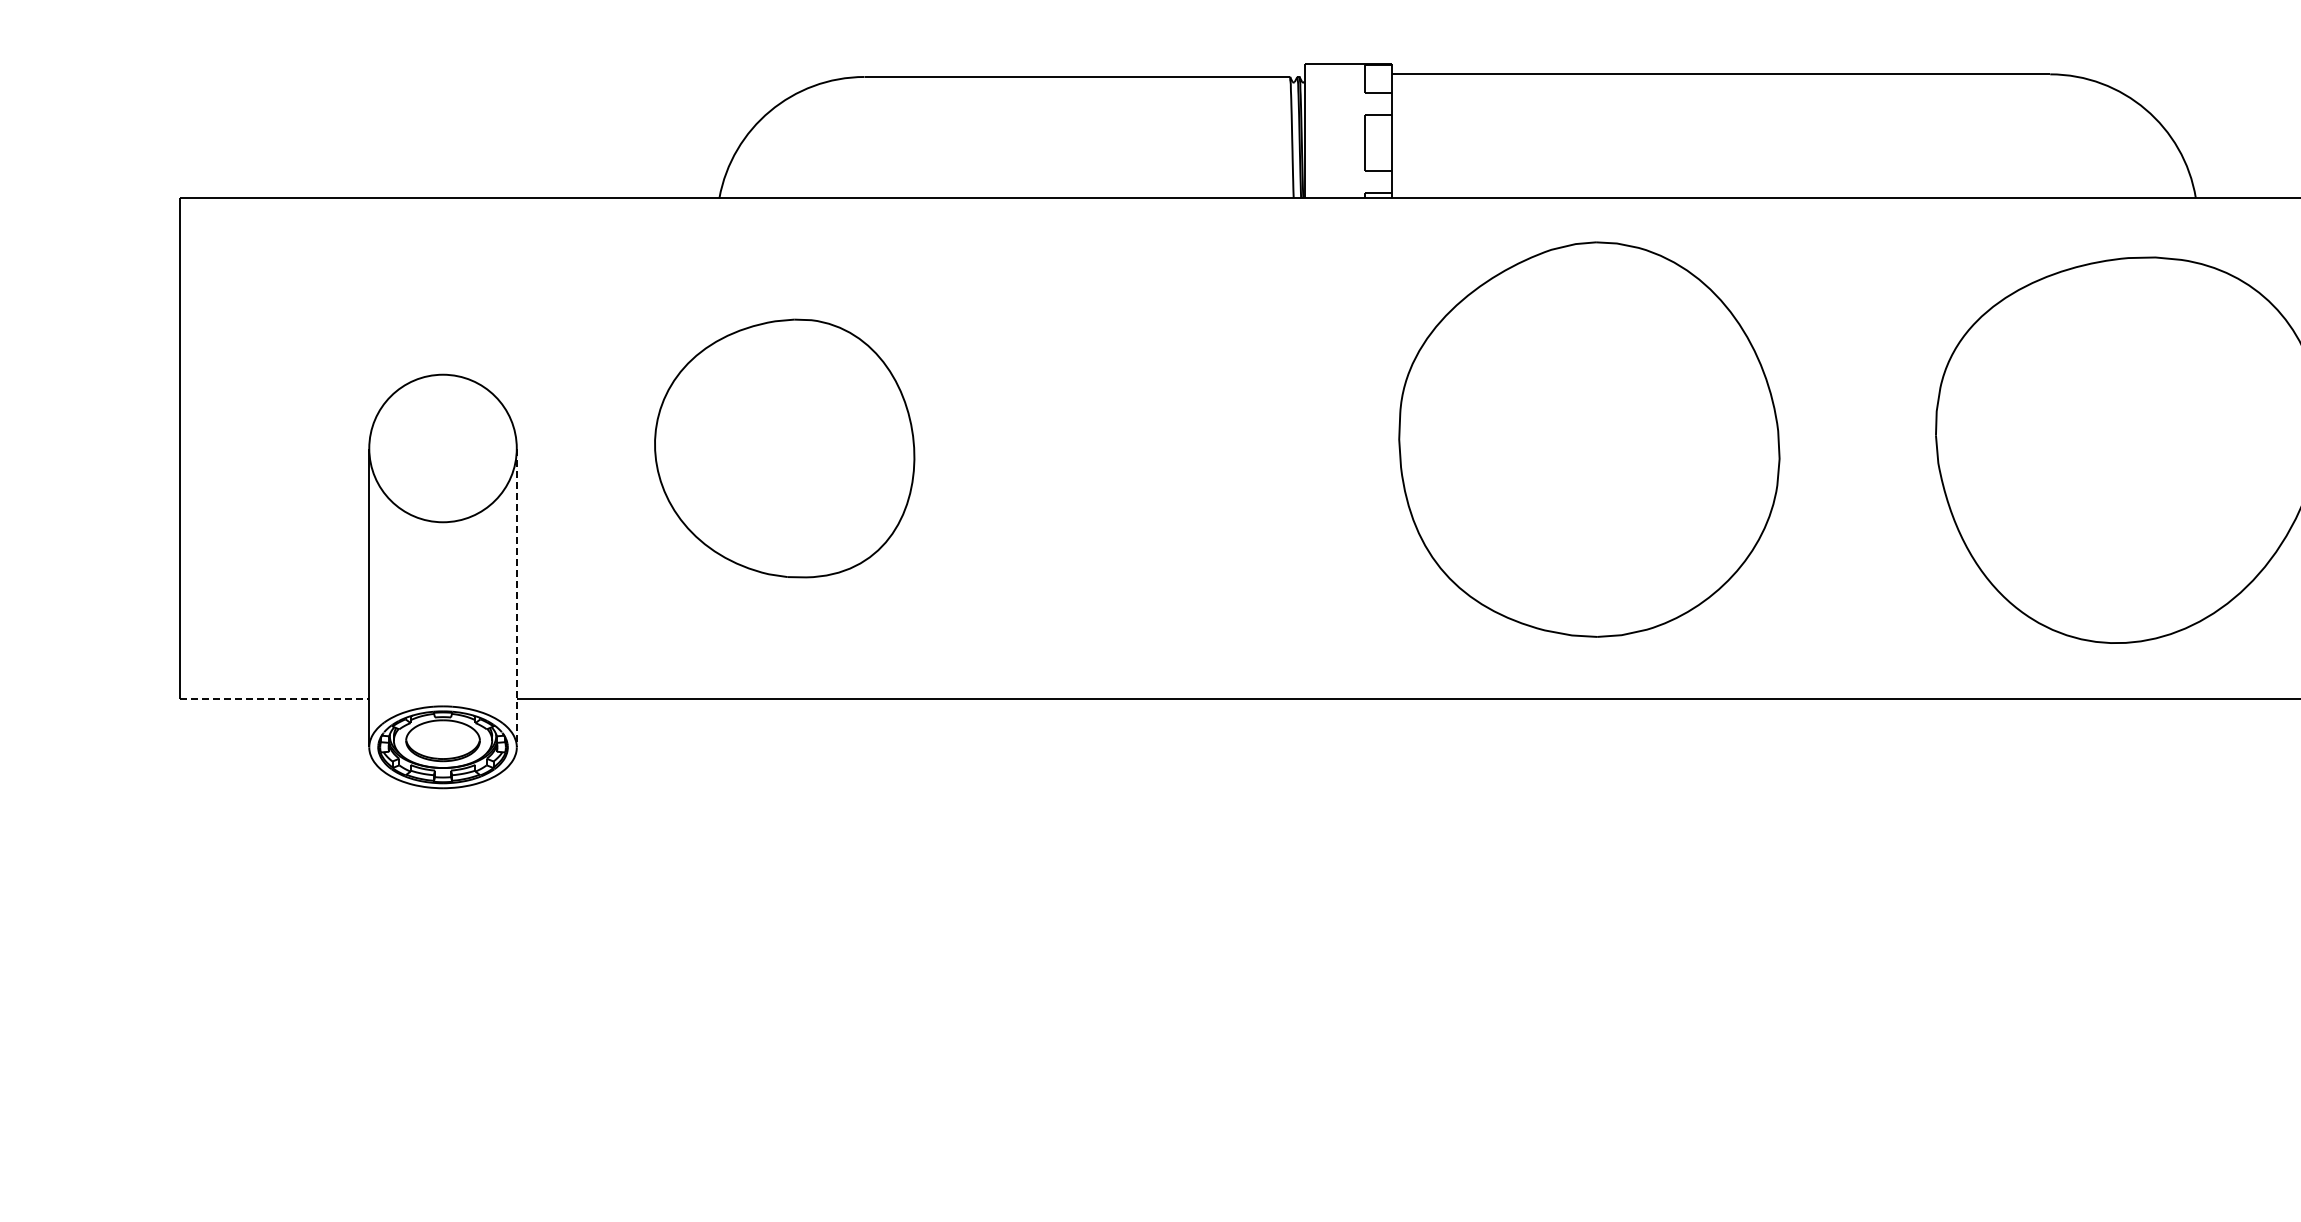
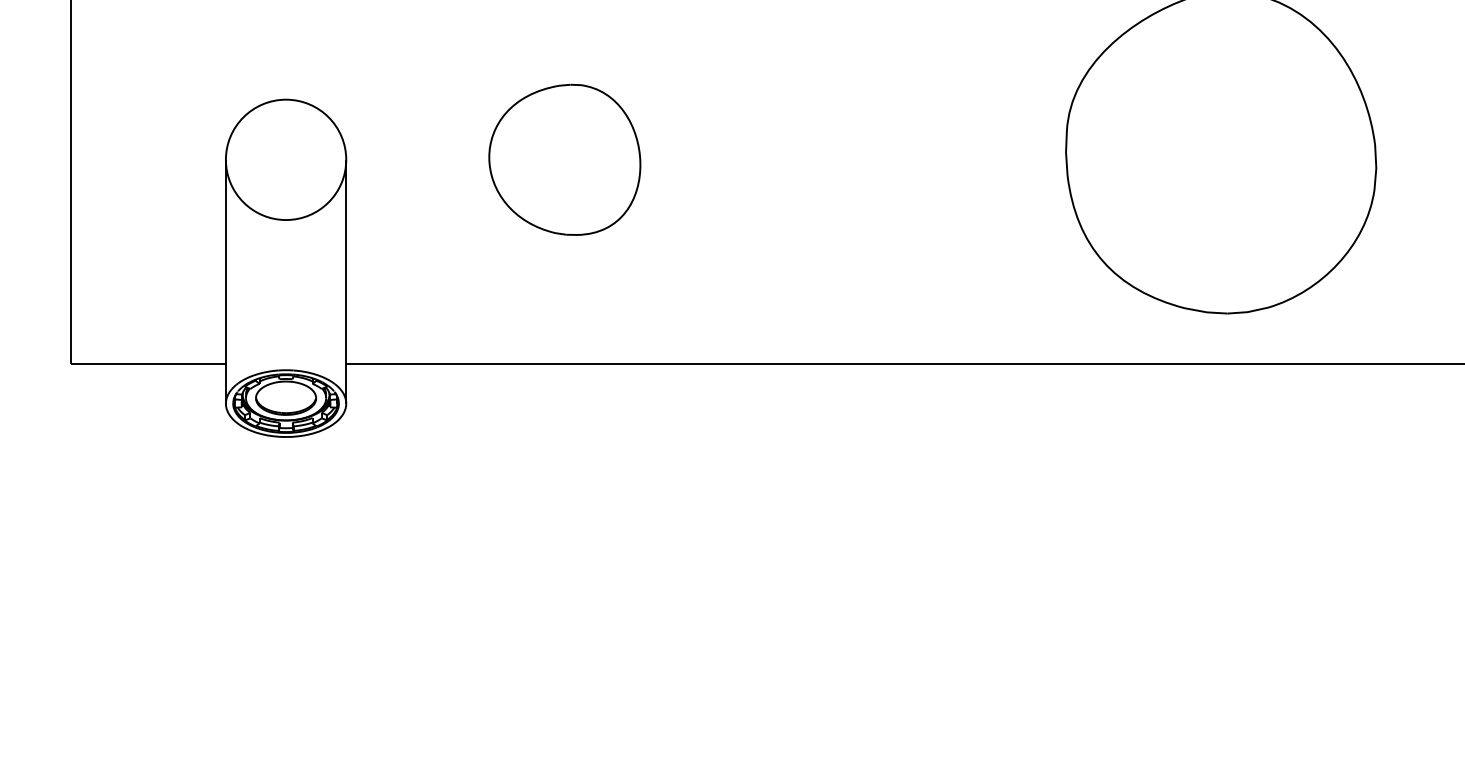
part: (784, 448) -> (564, 159), size x0.71
line: (516, 598) -> (346, 282), dashed -> solid
line: (274, 698) -> (148, 363), dashed -> solid

